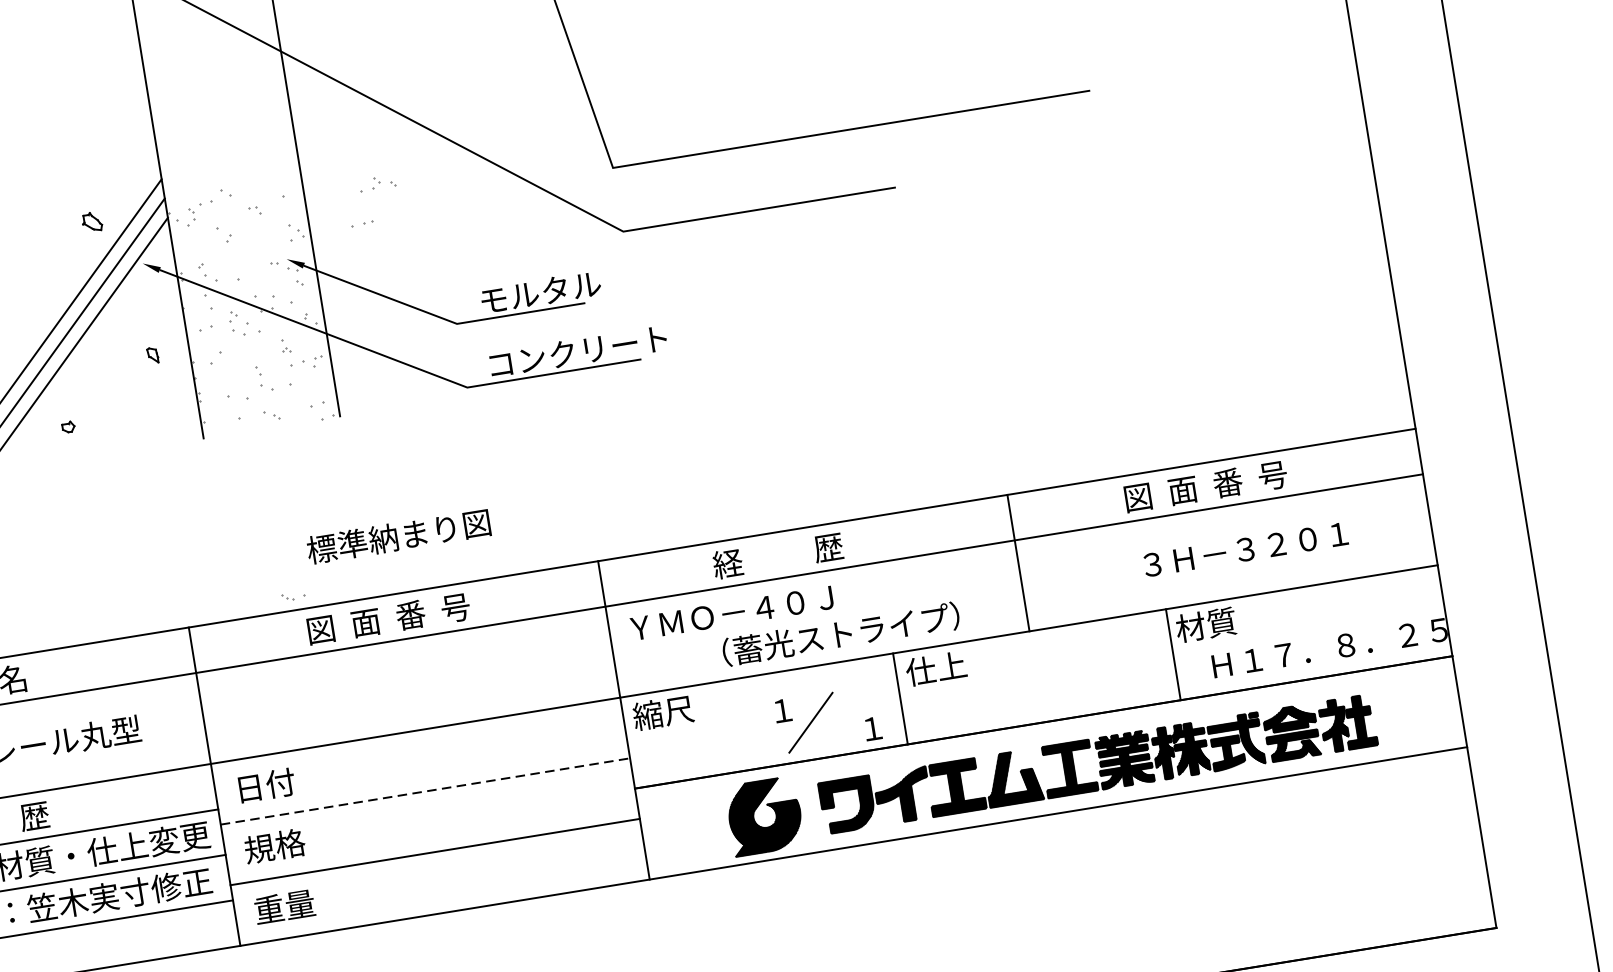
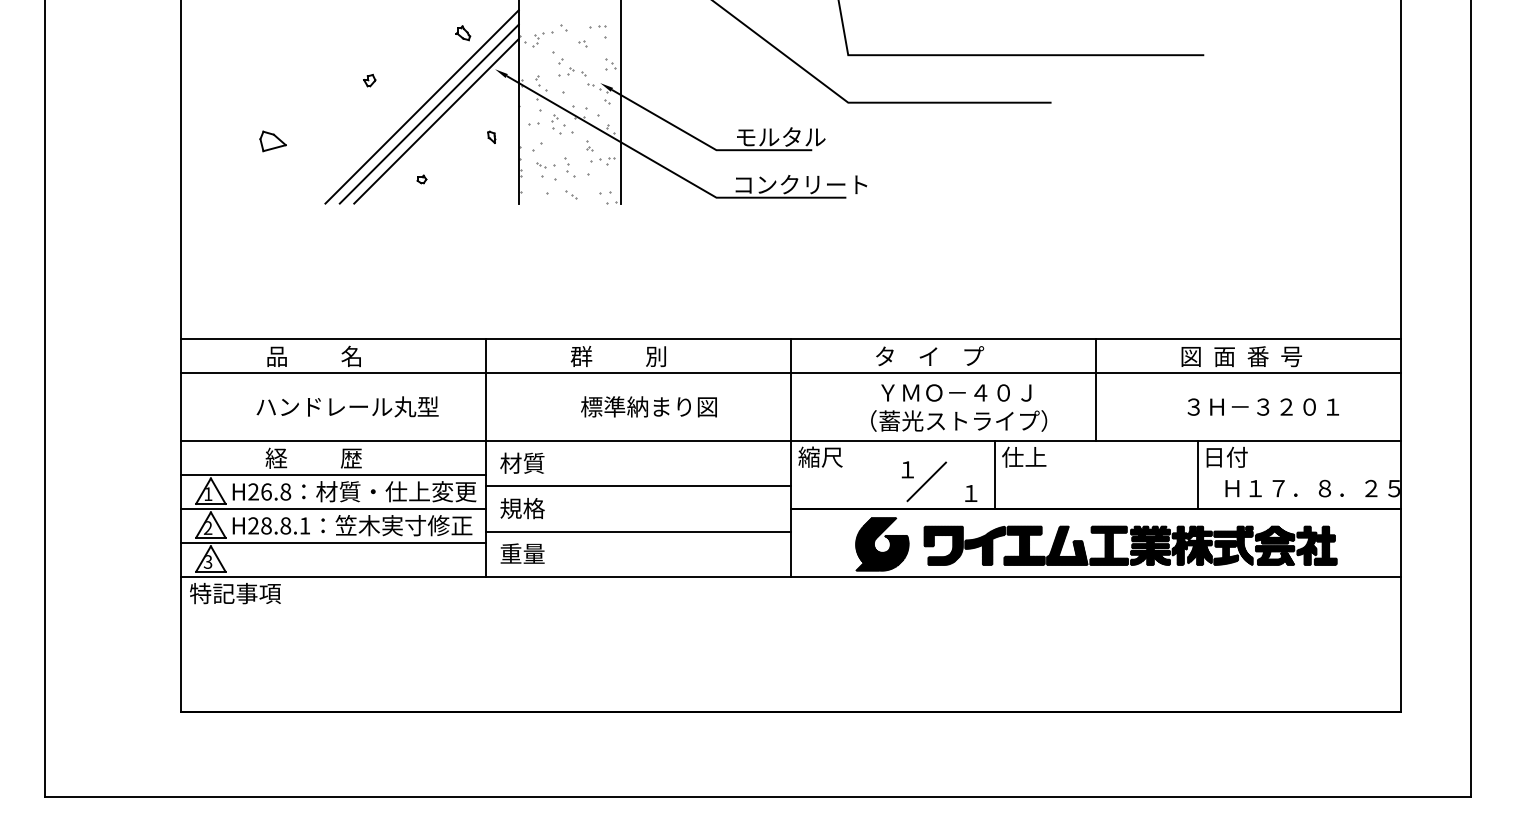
part: (377, 183) -> (572, 71), moved
part: (362, 224) -> (597, 26), moved
text: (397, 536) -> (648, 406), moved
text: (787, 554) -> (929, 356), 経          歴 -> タ    イ    プ
part: (293, 597) -> (545, 165), moved
text: (732, 612) -> (956, 392), moved
text: (387, 618) -> (631, 356), 図  面  番  号 -> 群          別
text: (1205, 623) -> (1225, 456), 材質 -> 日付
text: (264, 784) -> (522, 462), 日付 -> 材質
line: (425, 791) -> (638, 486), dashed -> solid

